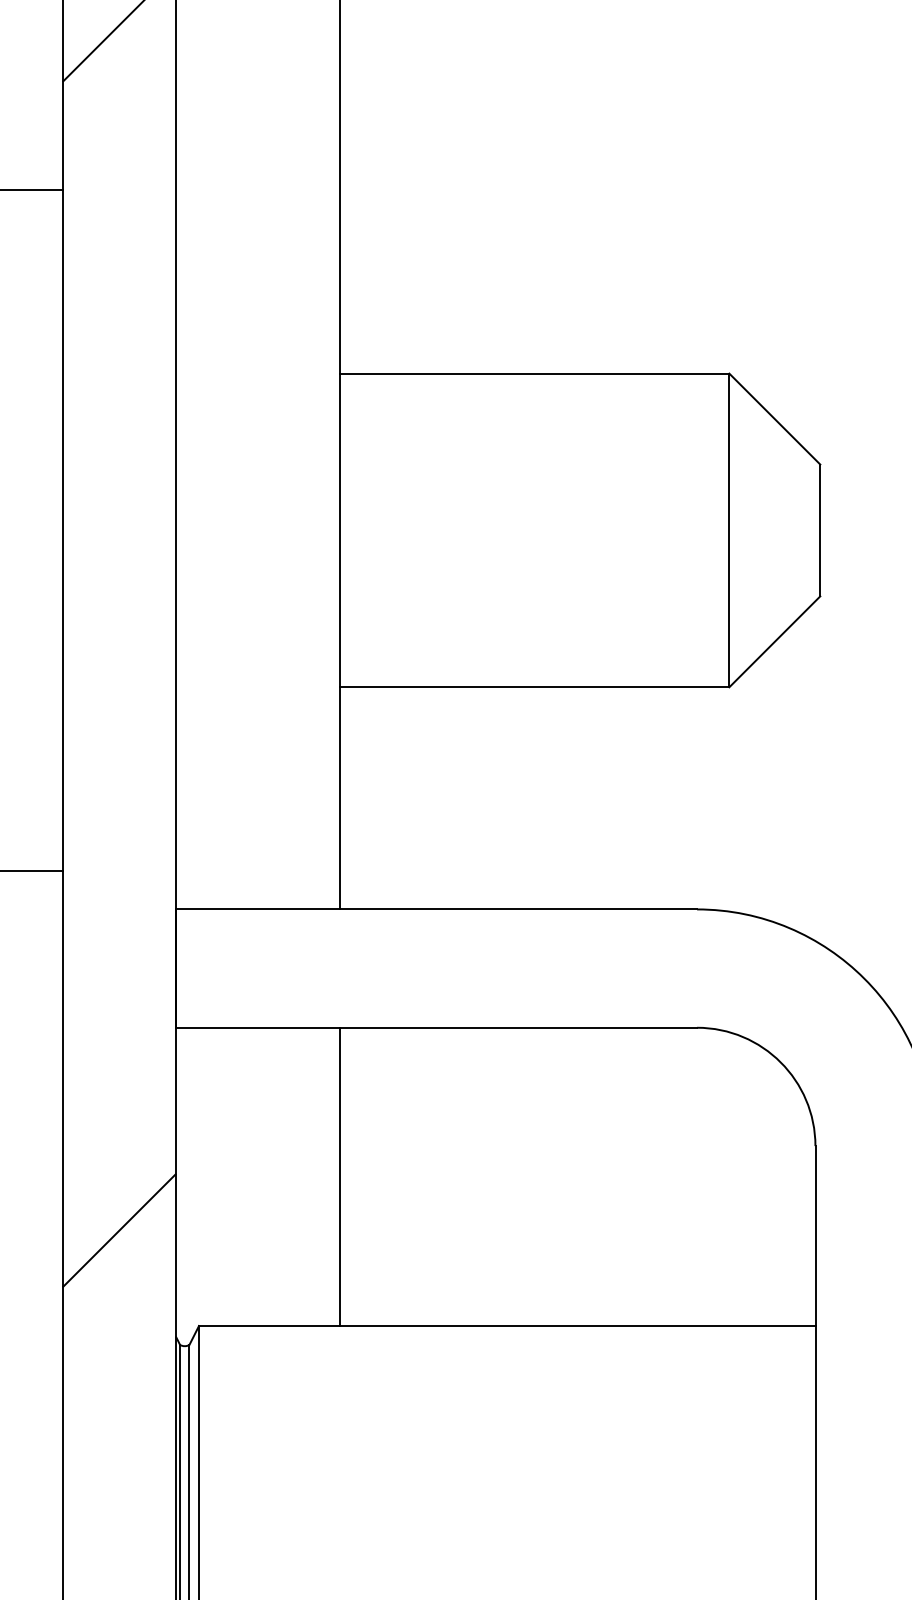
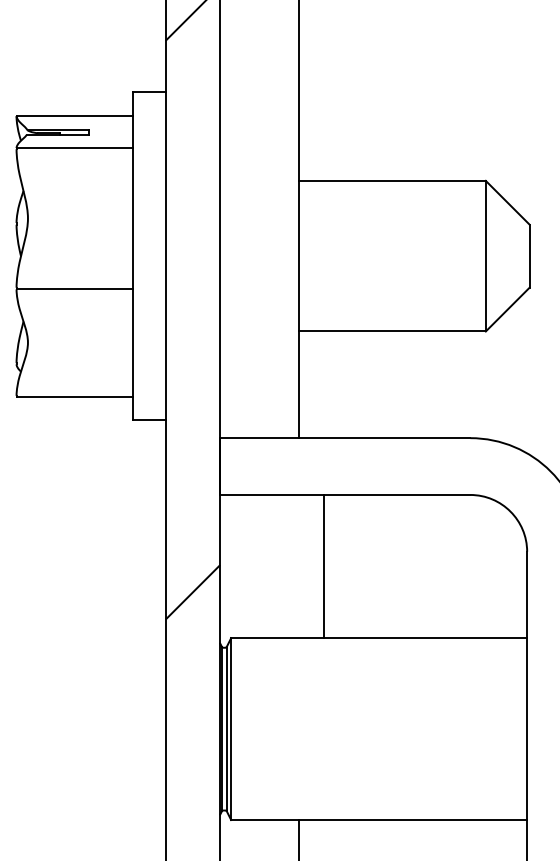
line: (339, 1176) -> (323, 566), moved

